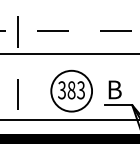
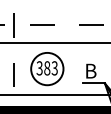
part: (71, 90) -> (47, 68), moved

